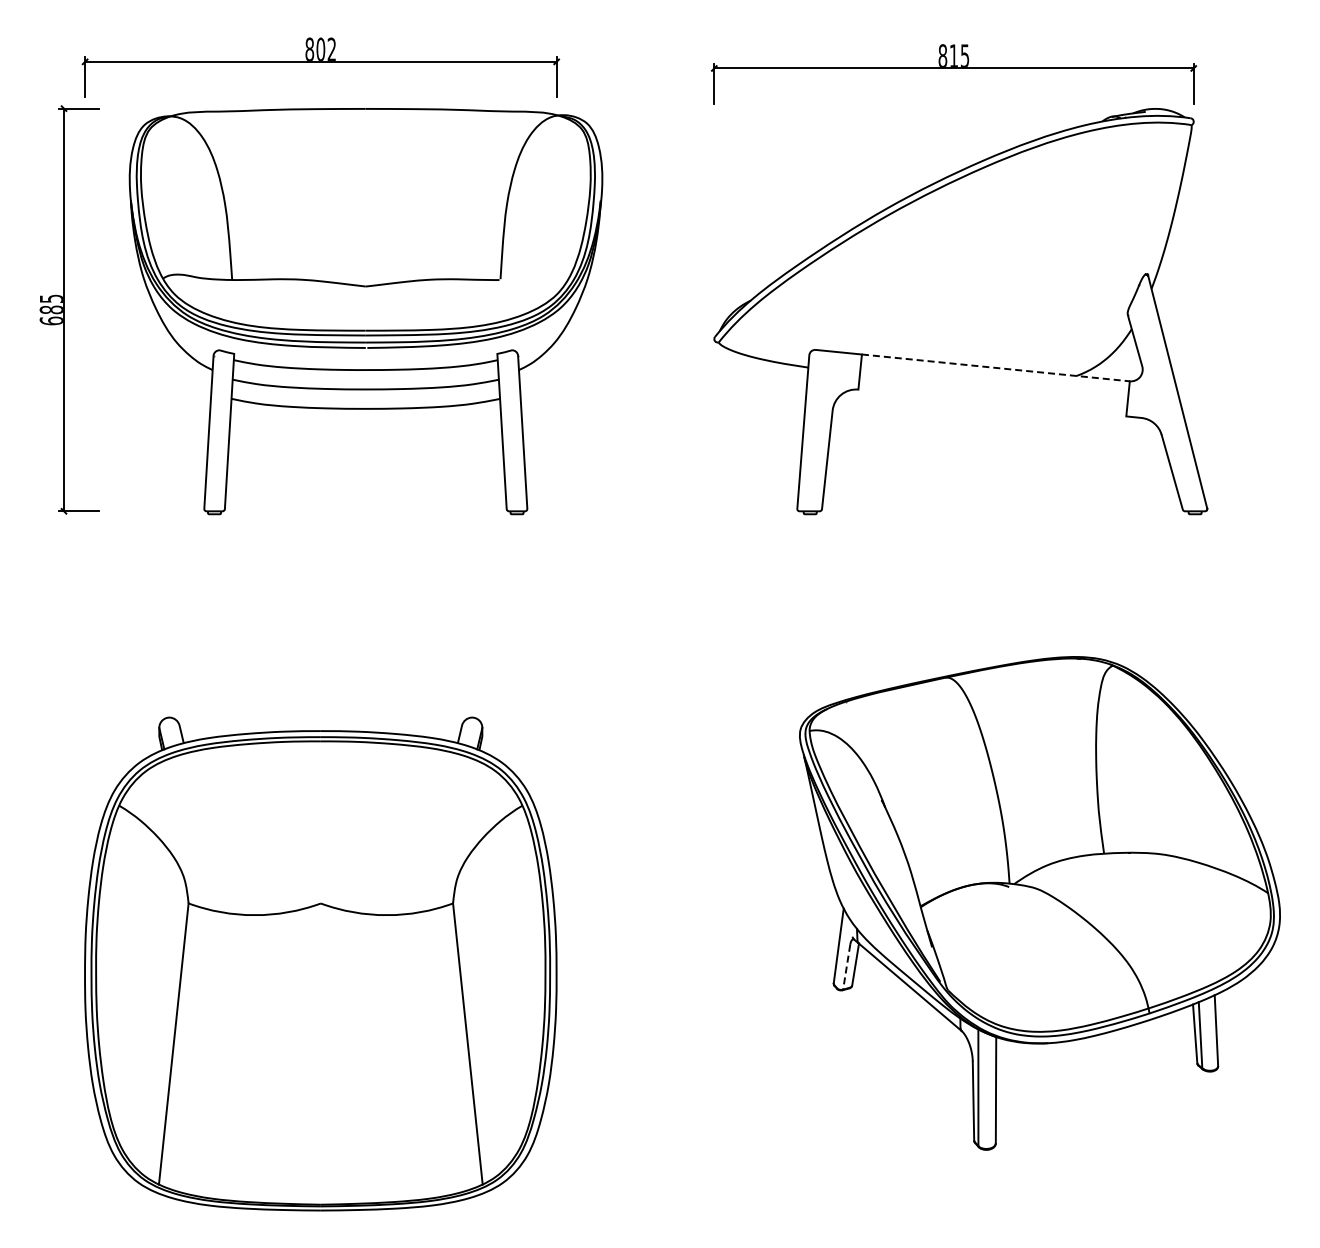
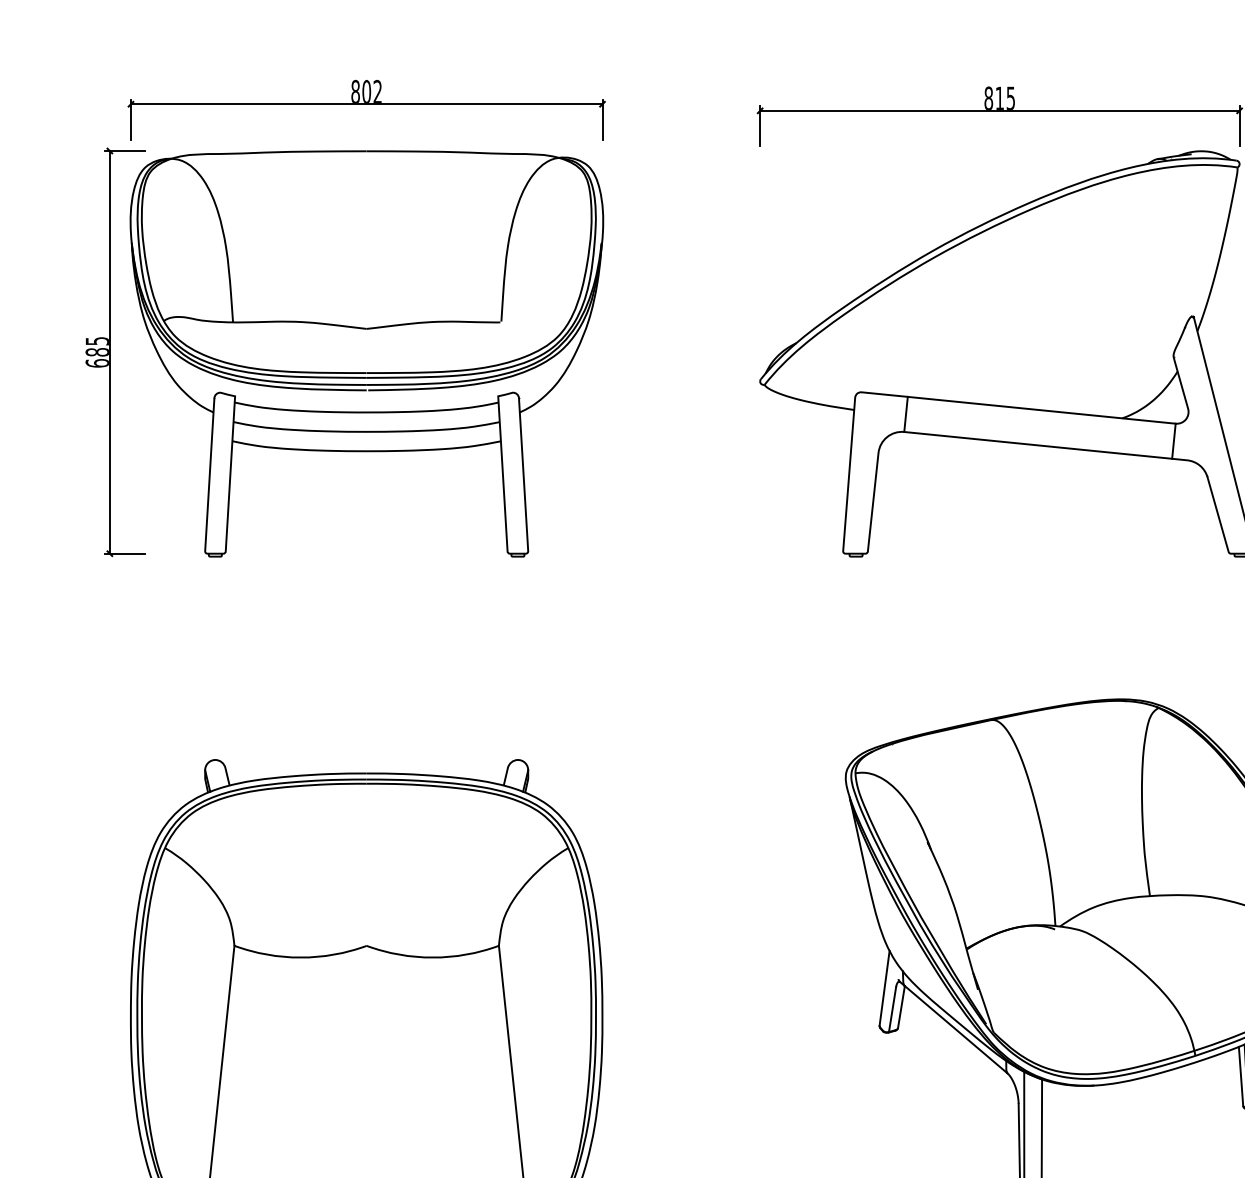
part: (365, 311) -> (366, 353), moved
line: (995, 367) -> (1041, 409), dashed -> solid
line: (992, 402) -> (1038, 444), added
line: (846, 967) -> (892, 1009), dashed -> solid

